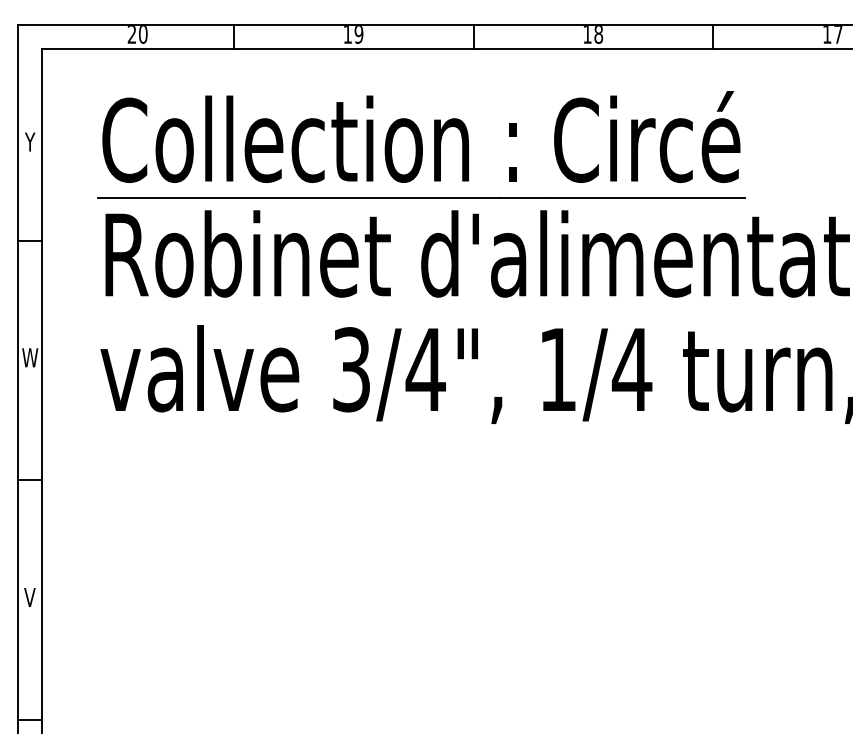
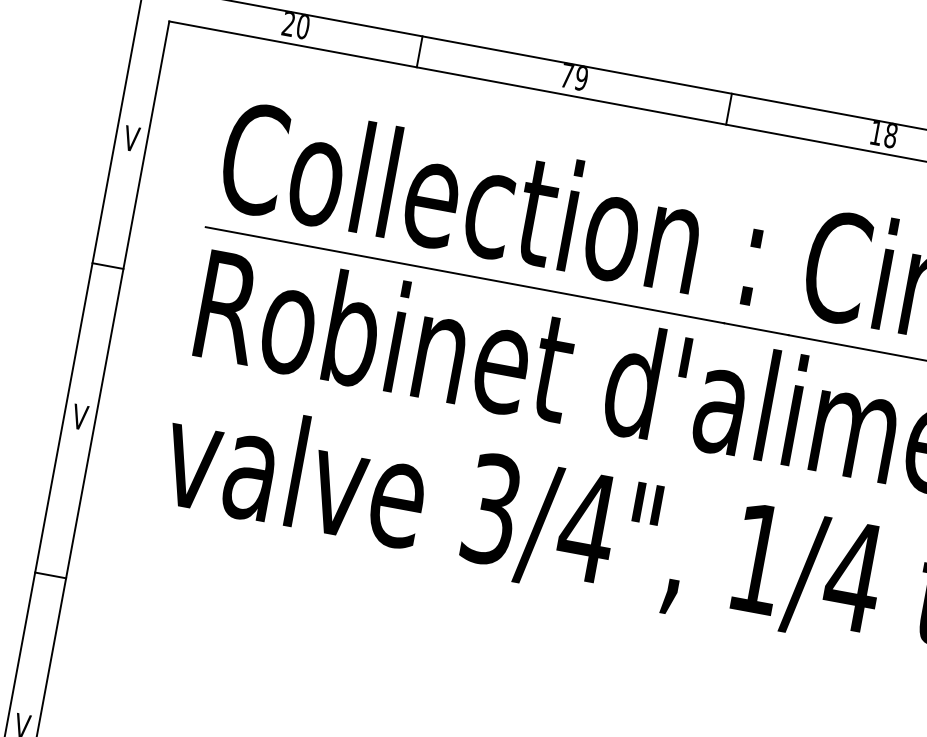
text: (347, 34) -> (566, 75), 19 -> 79
text: (29, 141) -> (130, 137), Y -> V
text: (30, 357) -> (80, 416), W -> V

